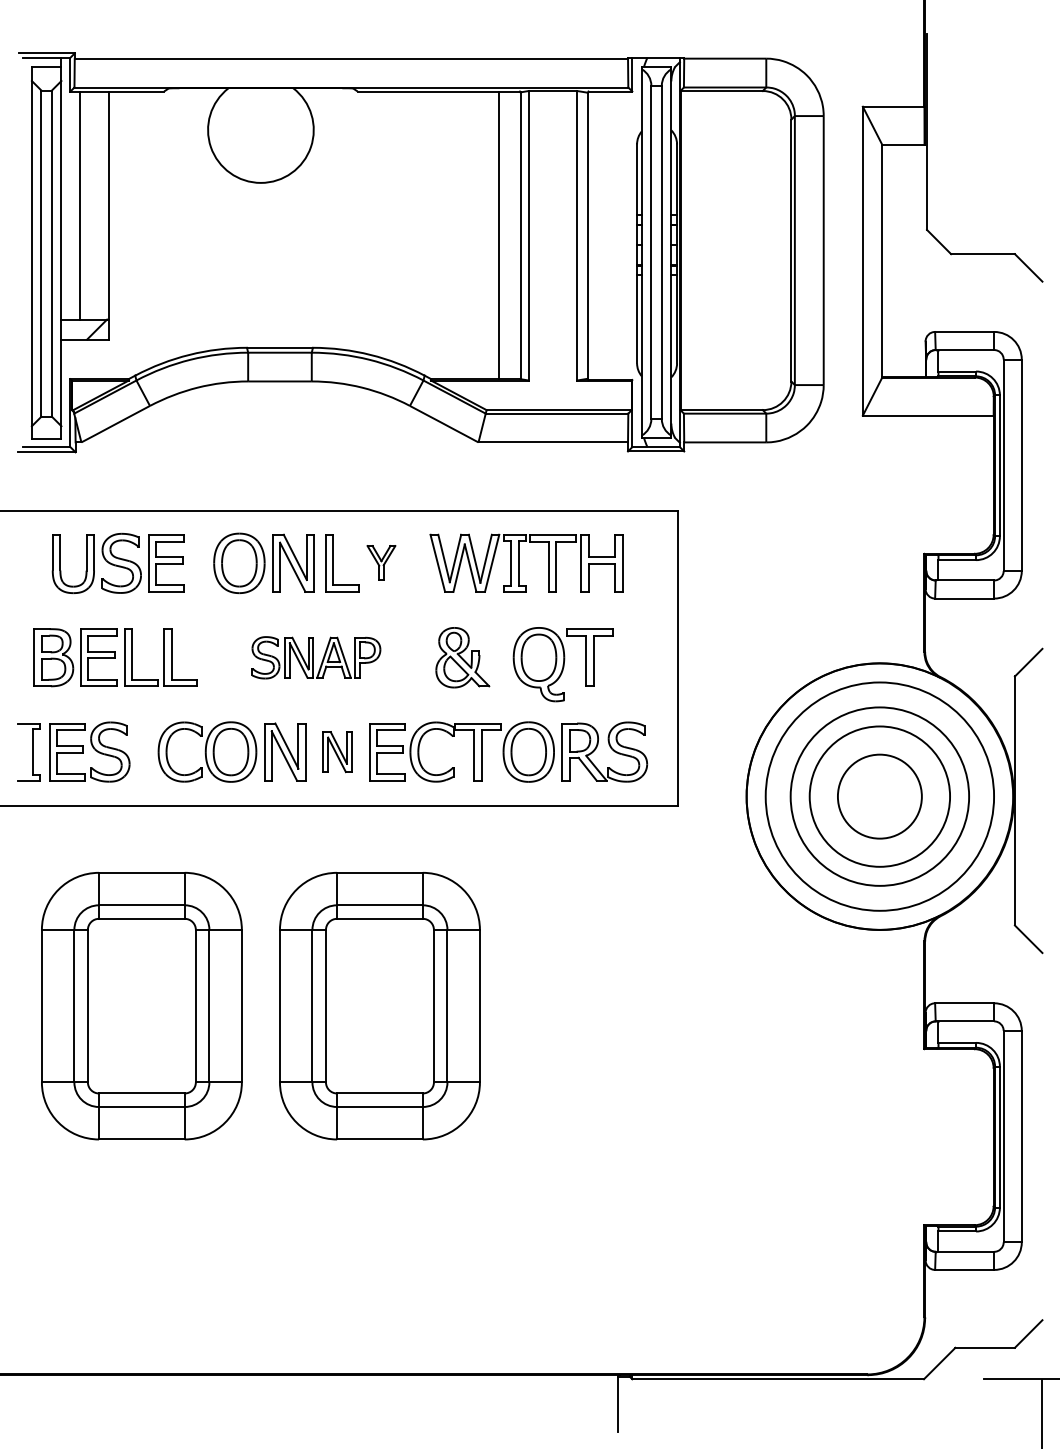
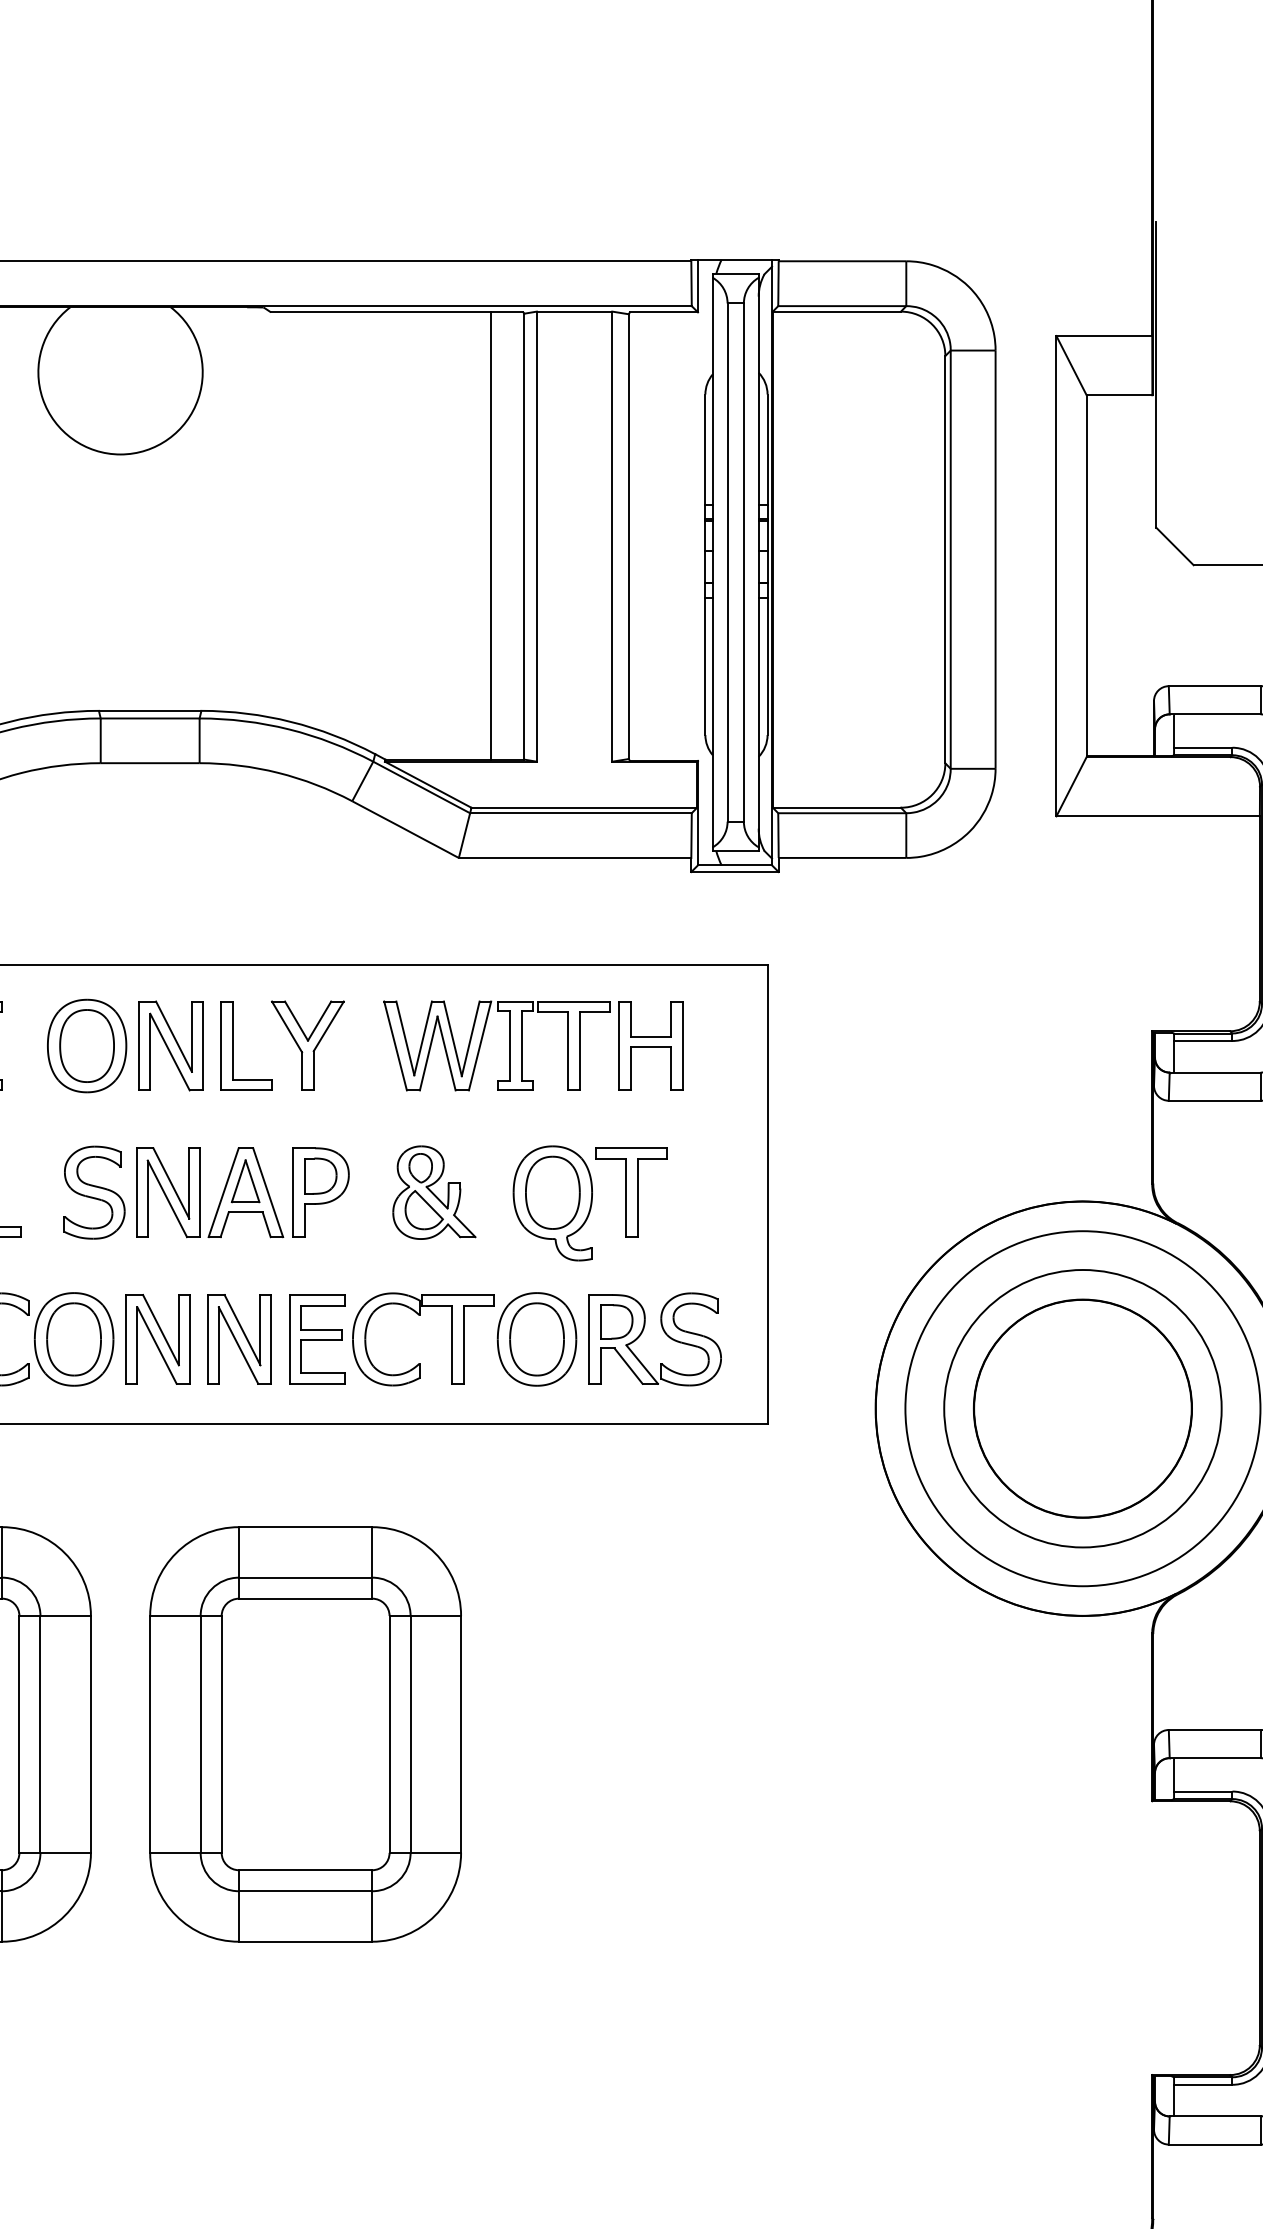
part: (381, 562) -> (308, 1044), size x1.67
part: (316, 657) -> (206, 1192), size x1.43
part: (337, 751) -> (239, 1338), size x1.43
circle: (879, 796) -> (1082, 1408), size x1.67

